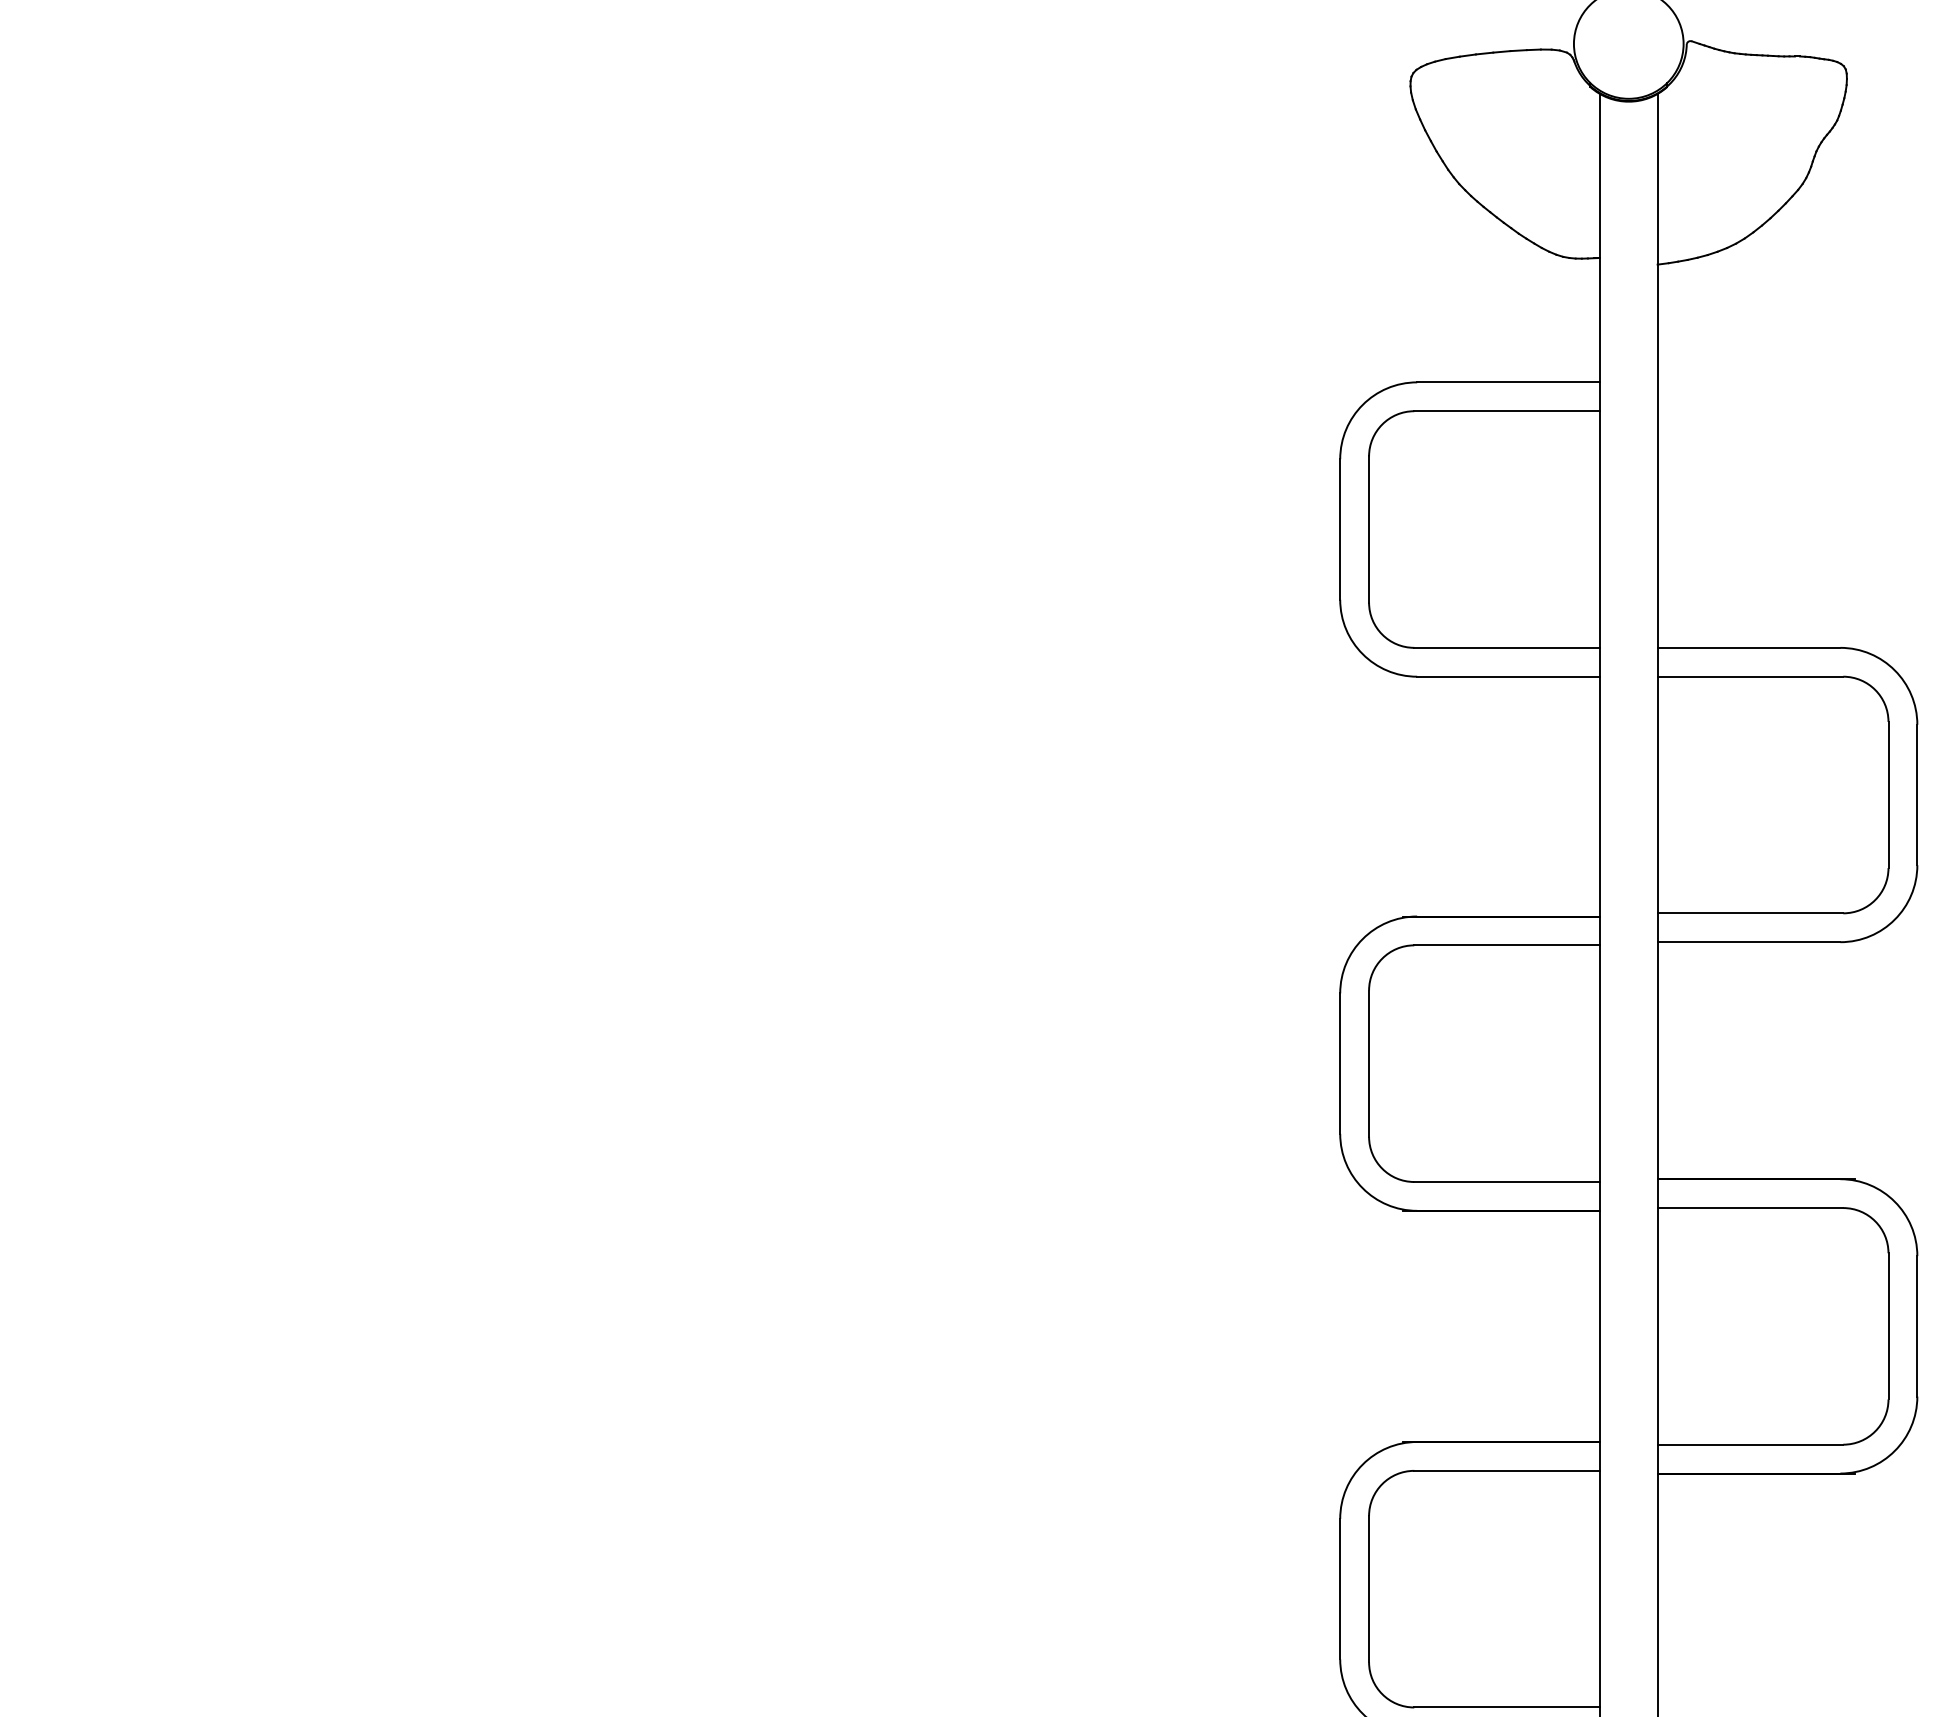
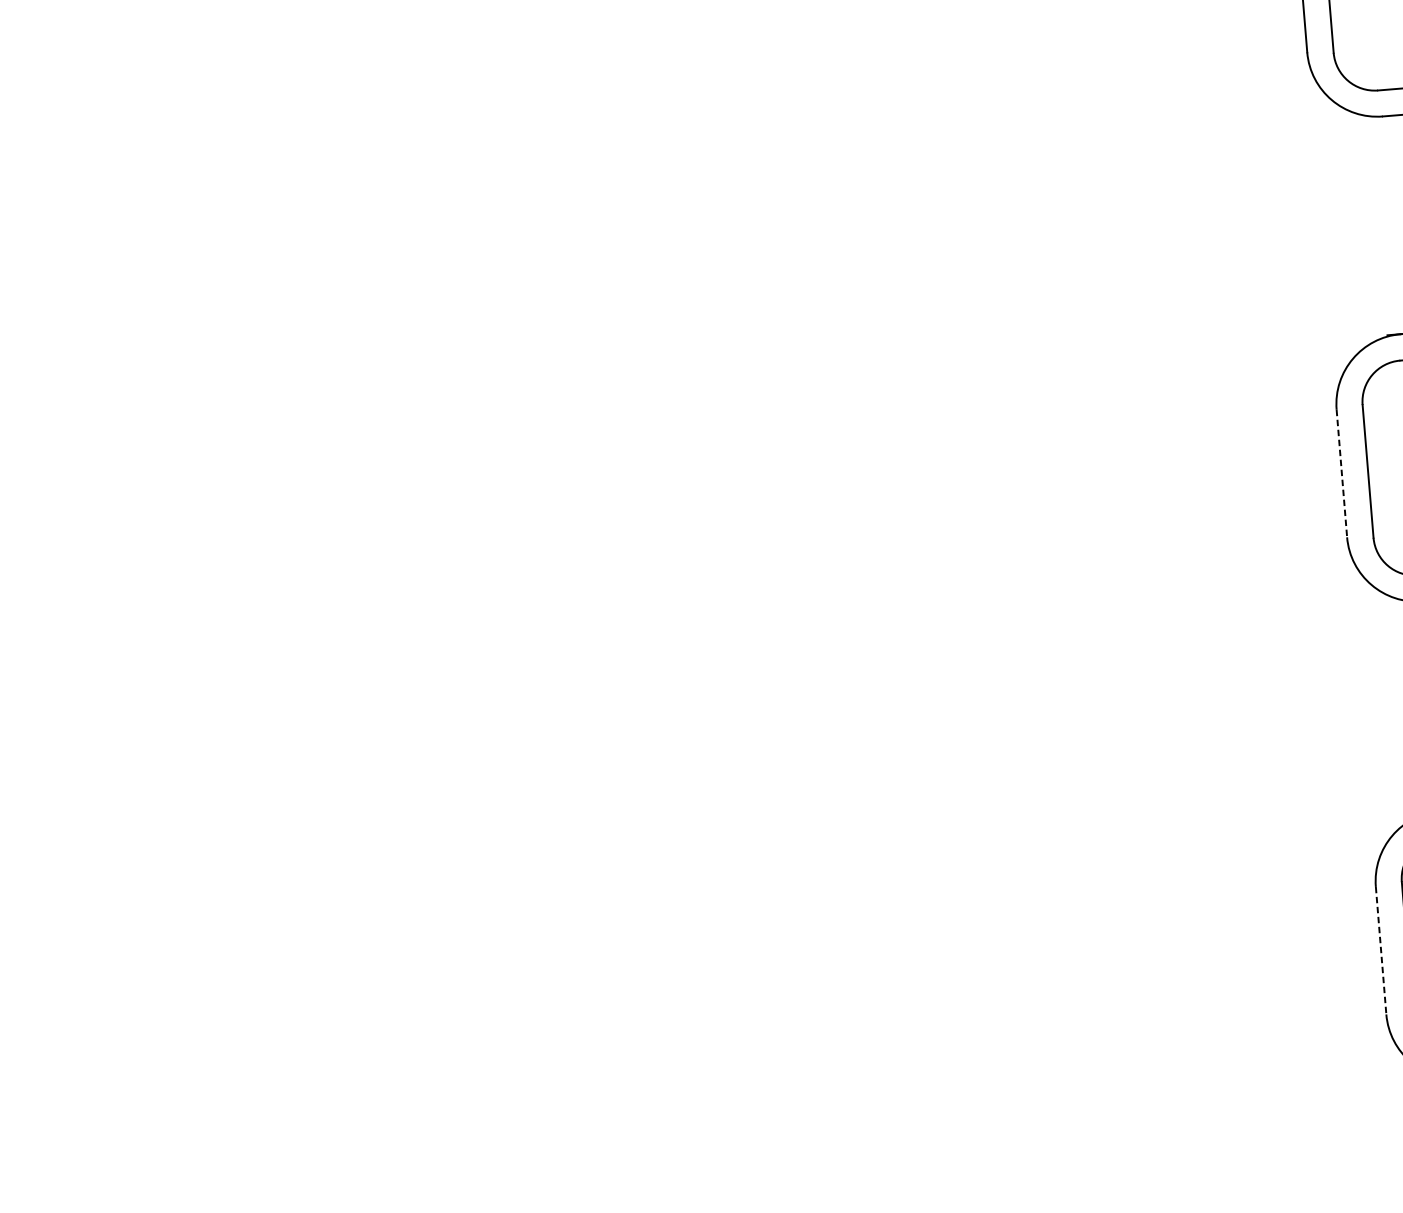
line: (1340, 1064) -> (1342, 474), solid -> dashed
line: (1340, 1589) -> (1381, 950), solid -> dashed

